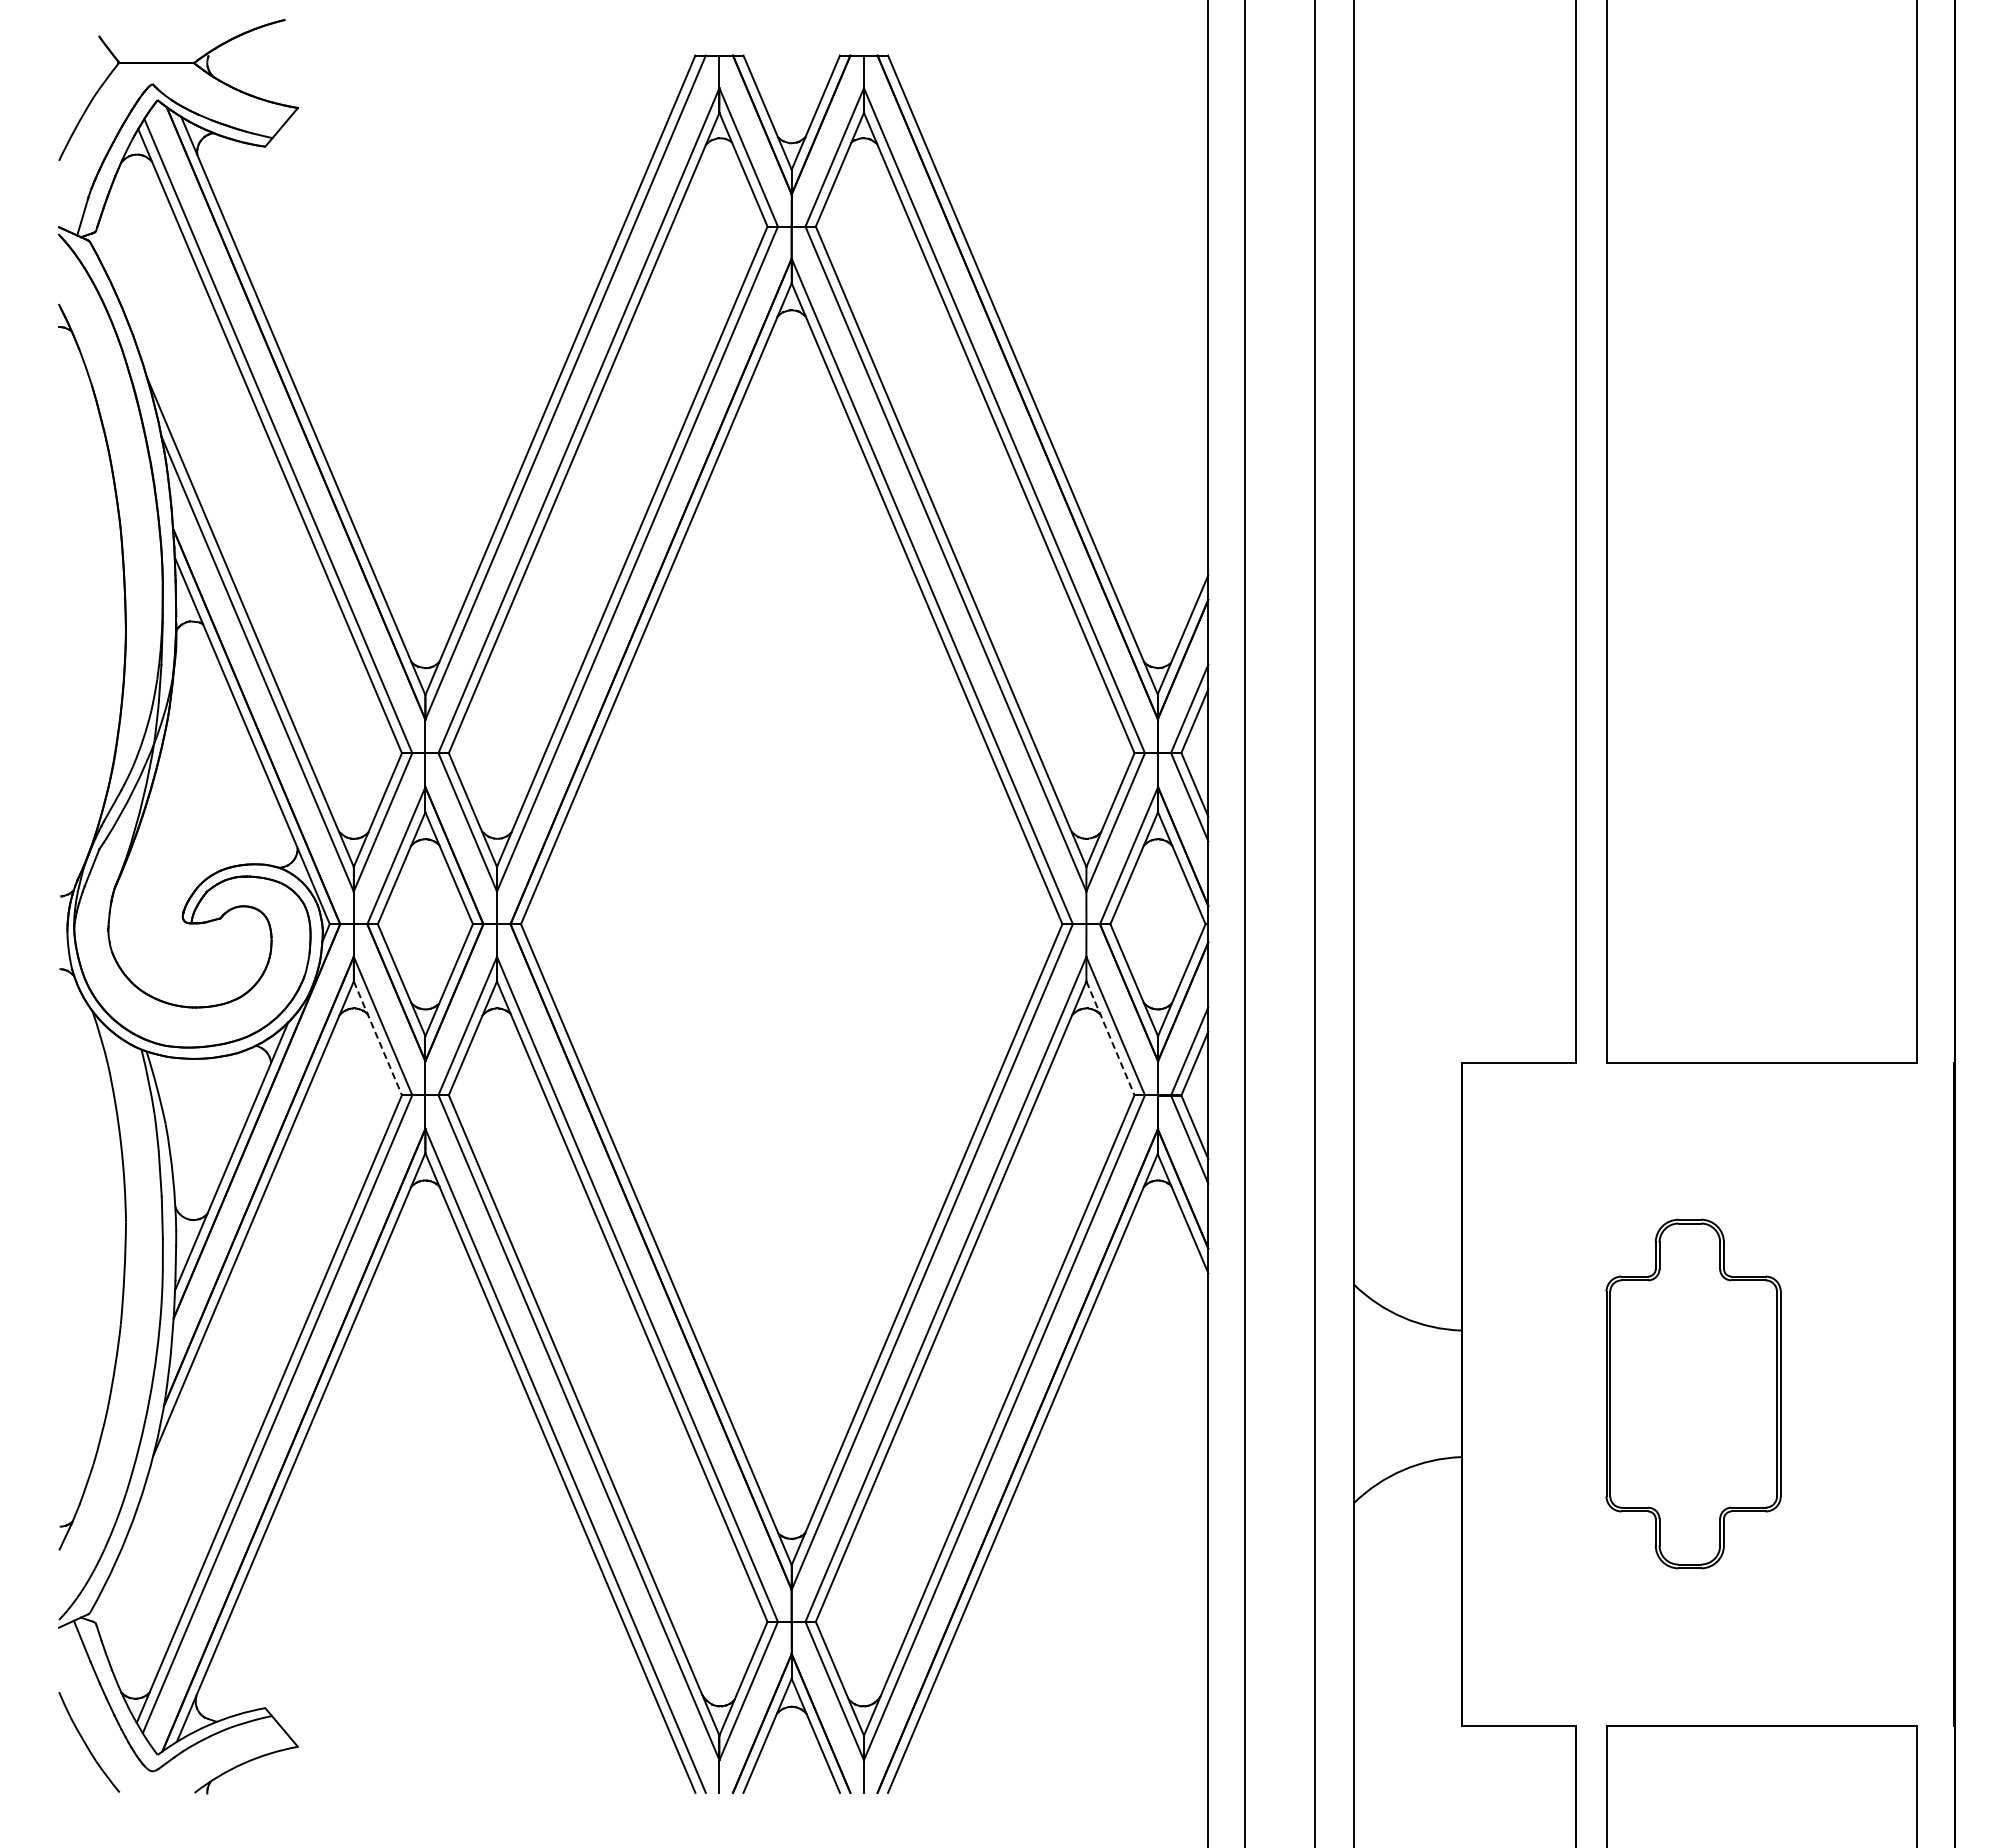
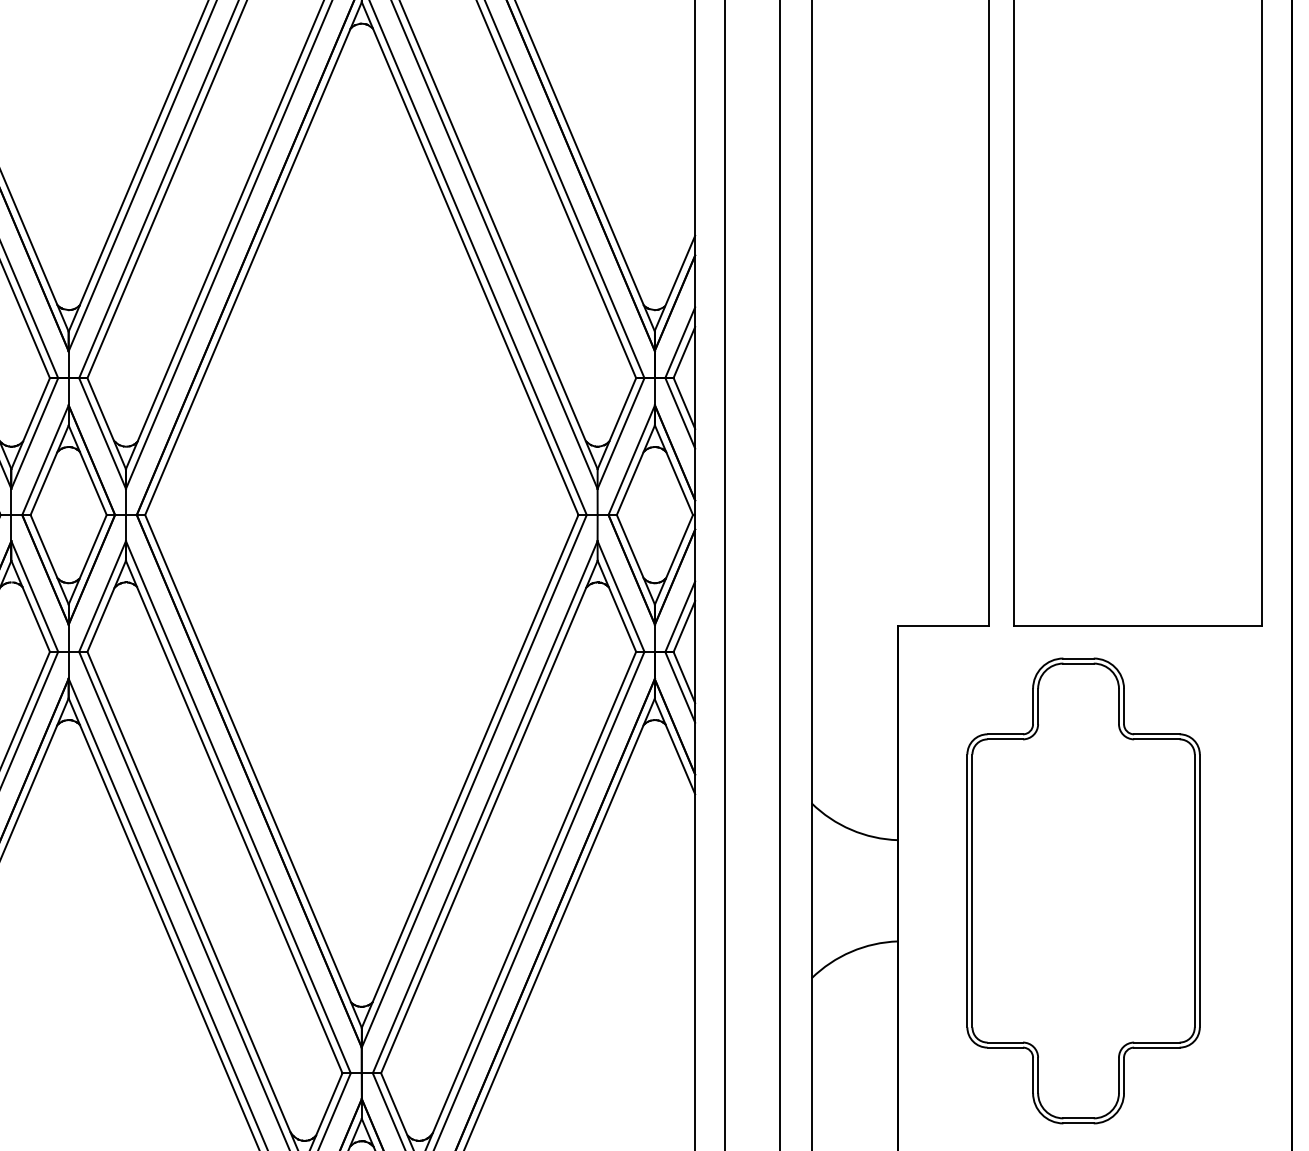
line: (377, 1038) -> (30, 606), dashed -> solid
line: (1110, 1038) -> (616, 606), dashed -> solid
part: (1693, 1393) -> (1083, 890), size x1.67

